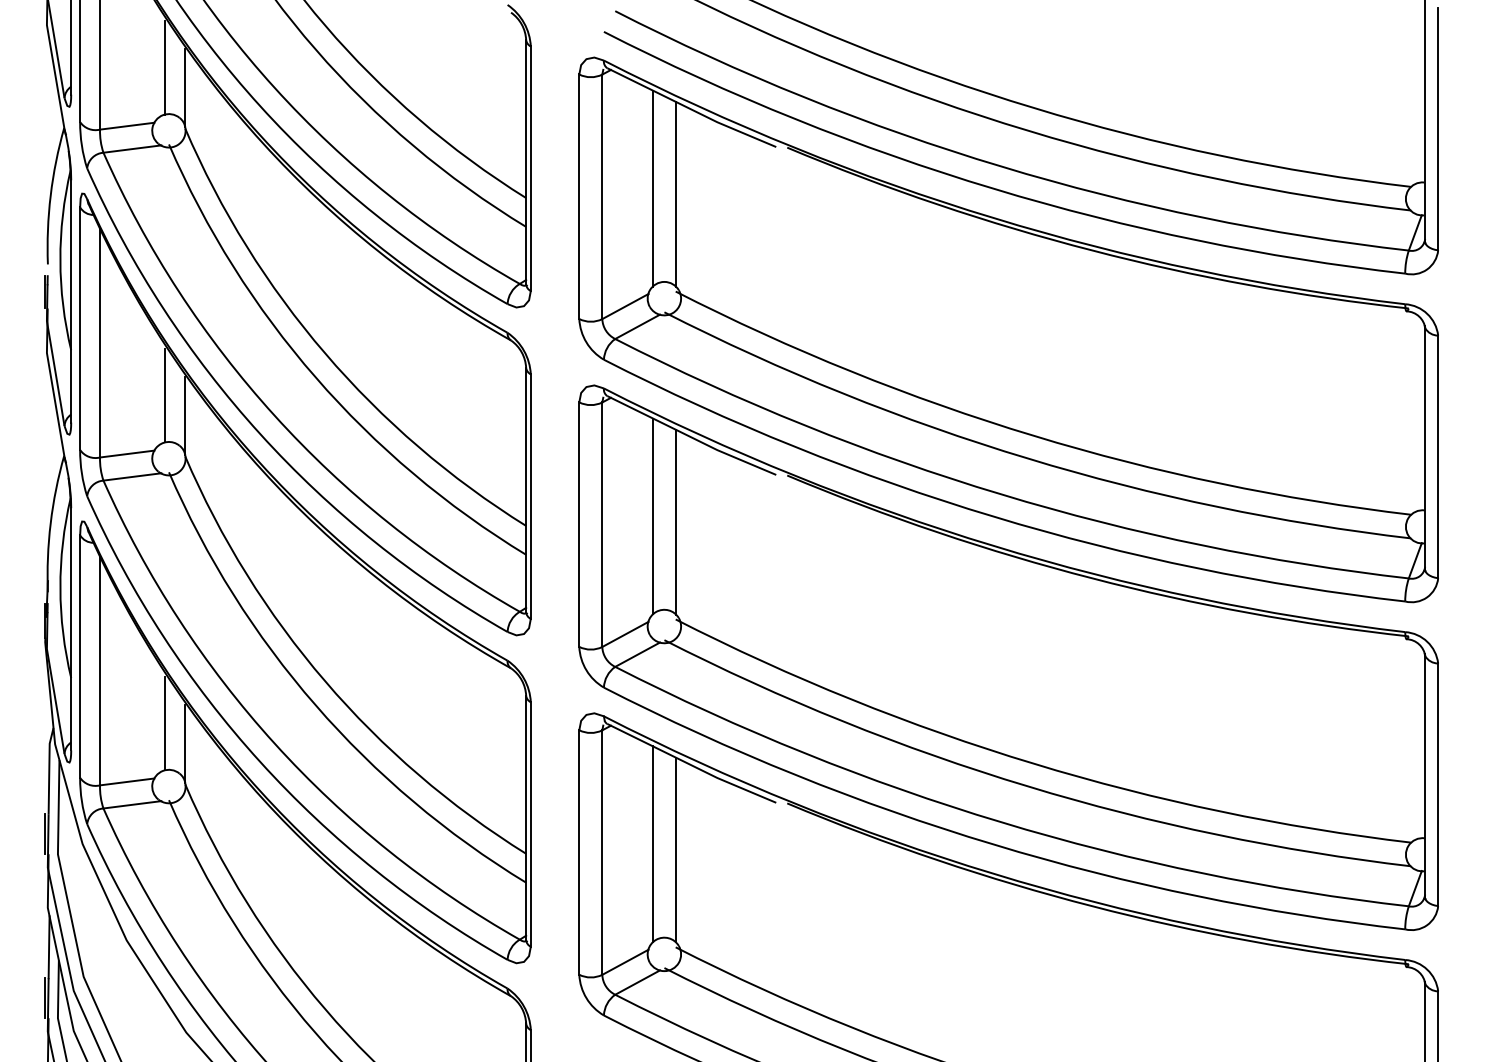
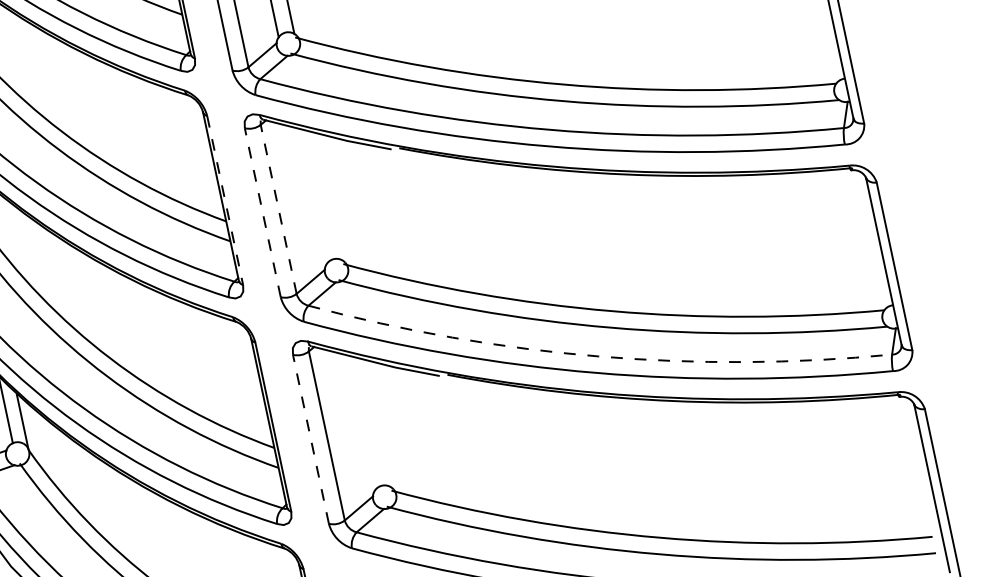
line: (530, 497) -> (225, 201), solid -> dashed
line: (652, 516) -> (312, 196), removed
line: (675, 521) -> (328, 196), removed
line: (579, 524) -> (262, 212), solid -> dashed
line: (602, 524) -> (278, 209), solid -> dashed
arc: (1001, 822) -> (598, 356), solid -> dashed
line: (652, 844) -> (360, 423), removed
line: (675, 849) -> (376, 423), removed
line: (579, 852) -> (311, 439), solid -> dashed

